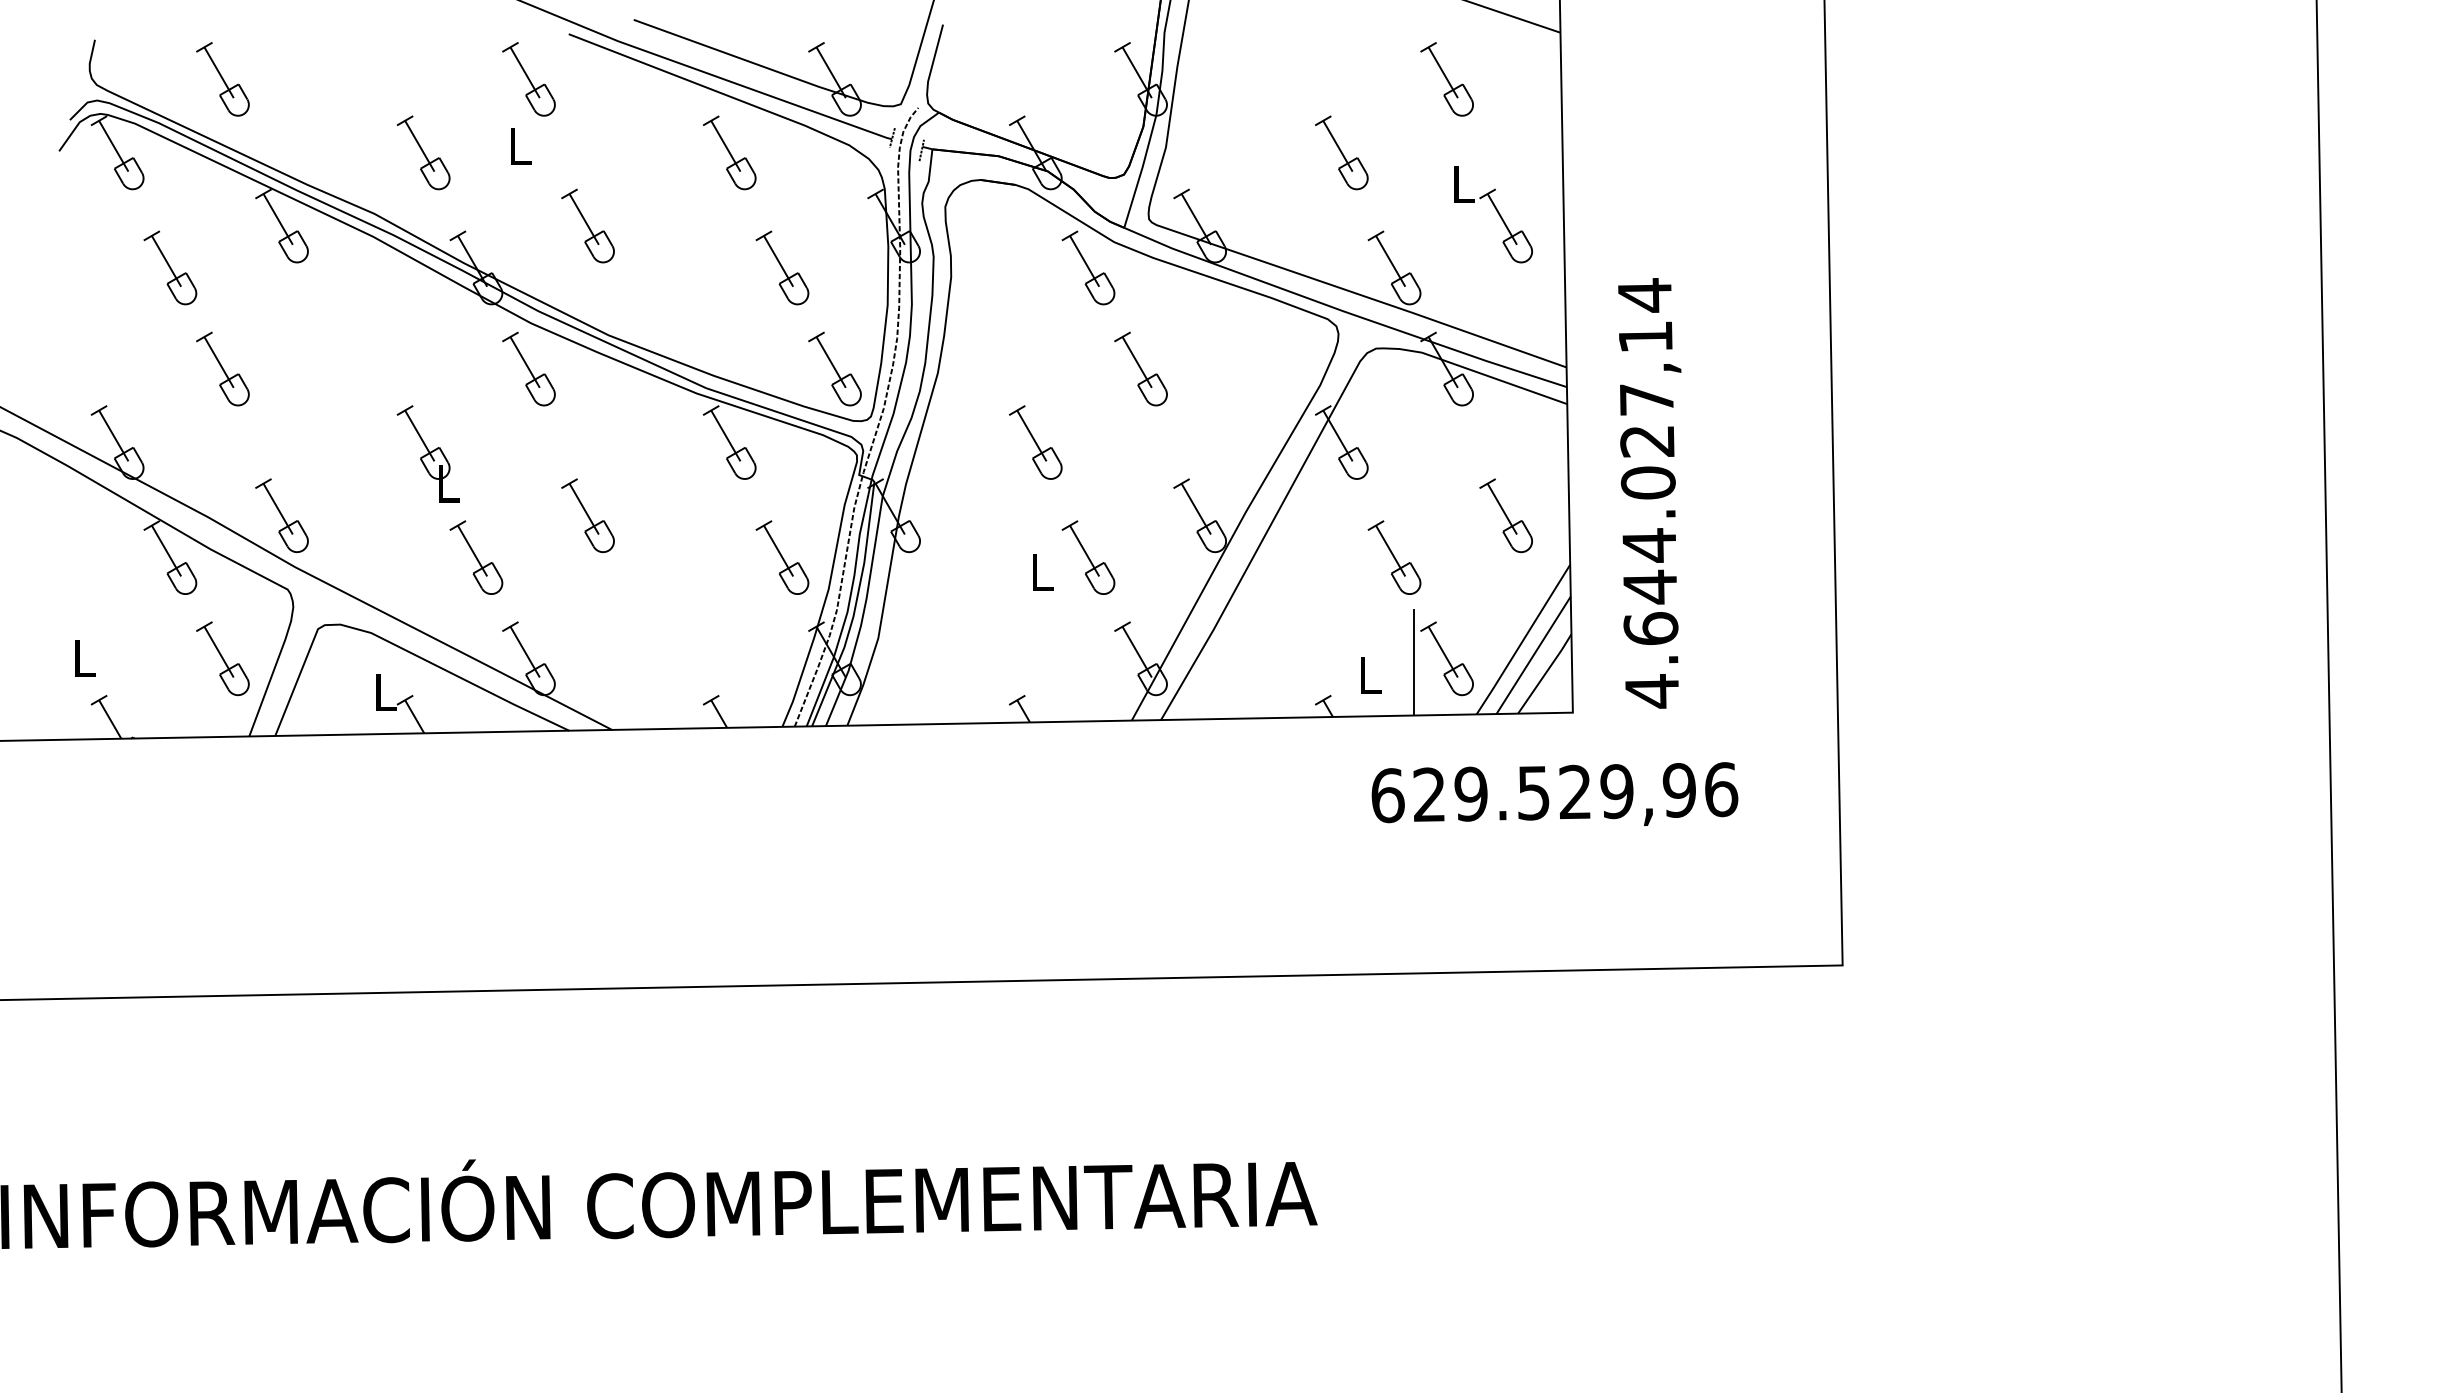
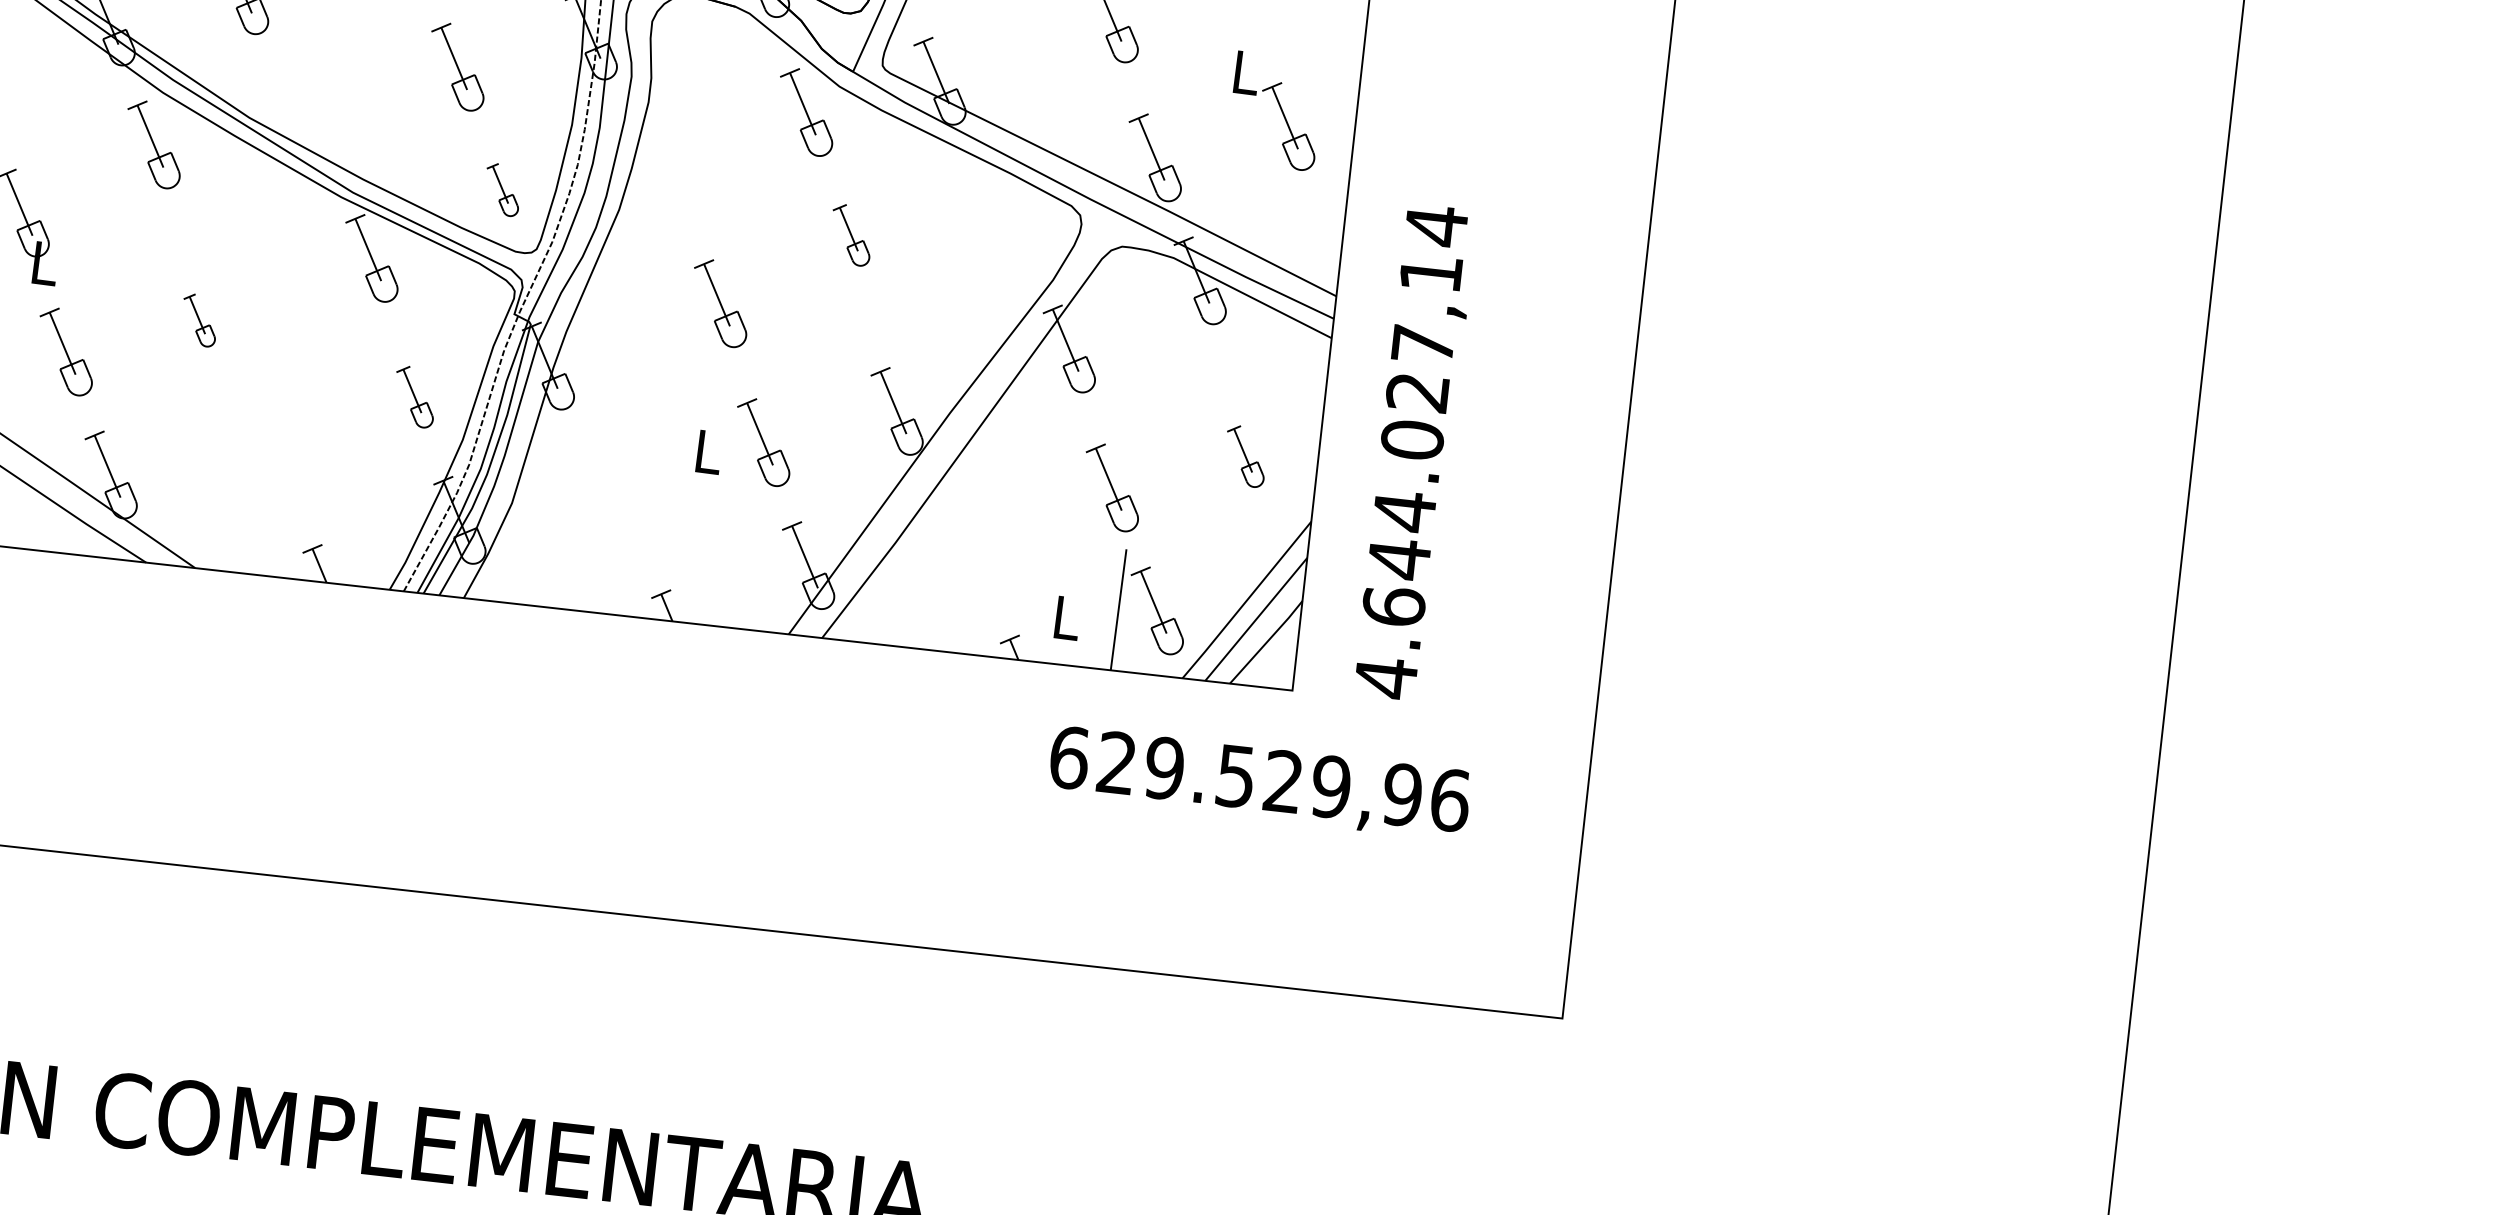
part: (834, 368) -> (502, 189), size x0.6
part: (1140, 368) -> (850, 234), size x0.7
part: (587, 515) -> (198, 320), size x0.6
part: (1505, 515) -> (1244, 455), size x0.7
part: (782, 557) -> (414, 396), size x0.7

